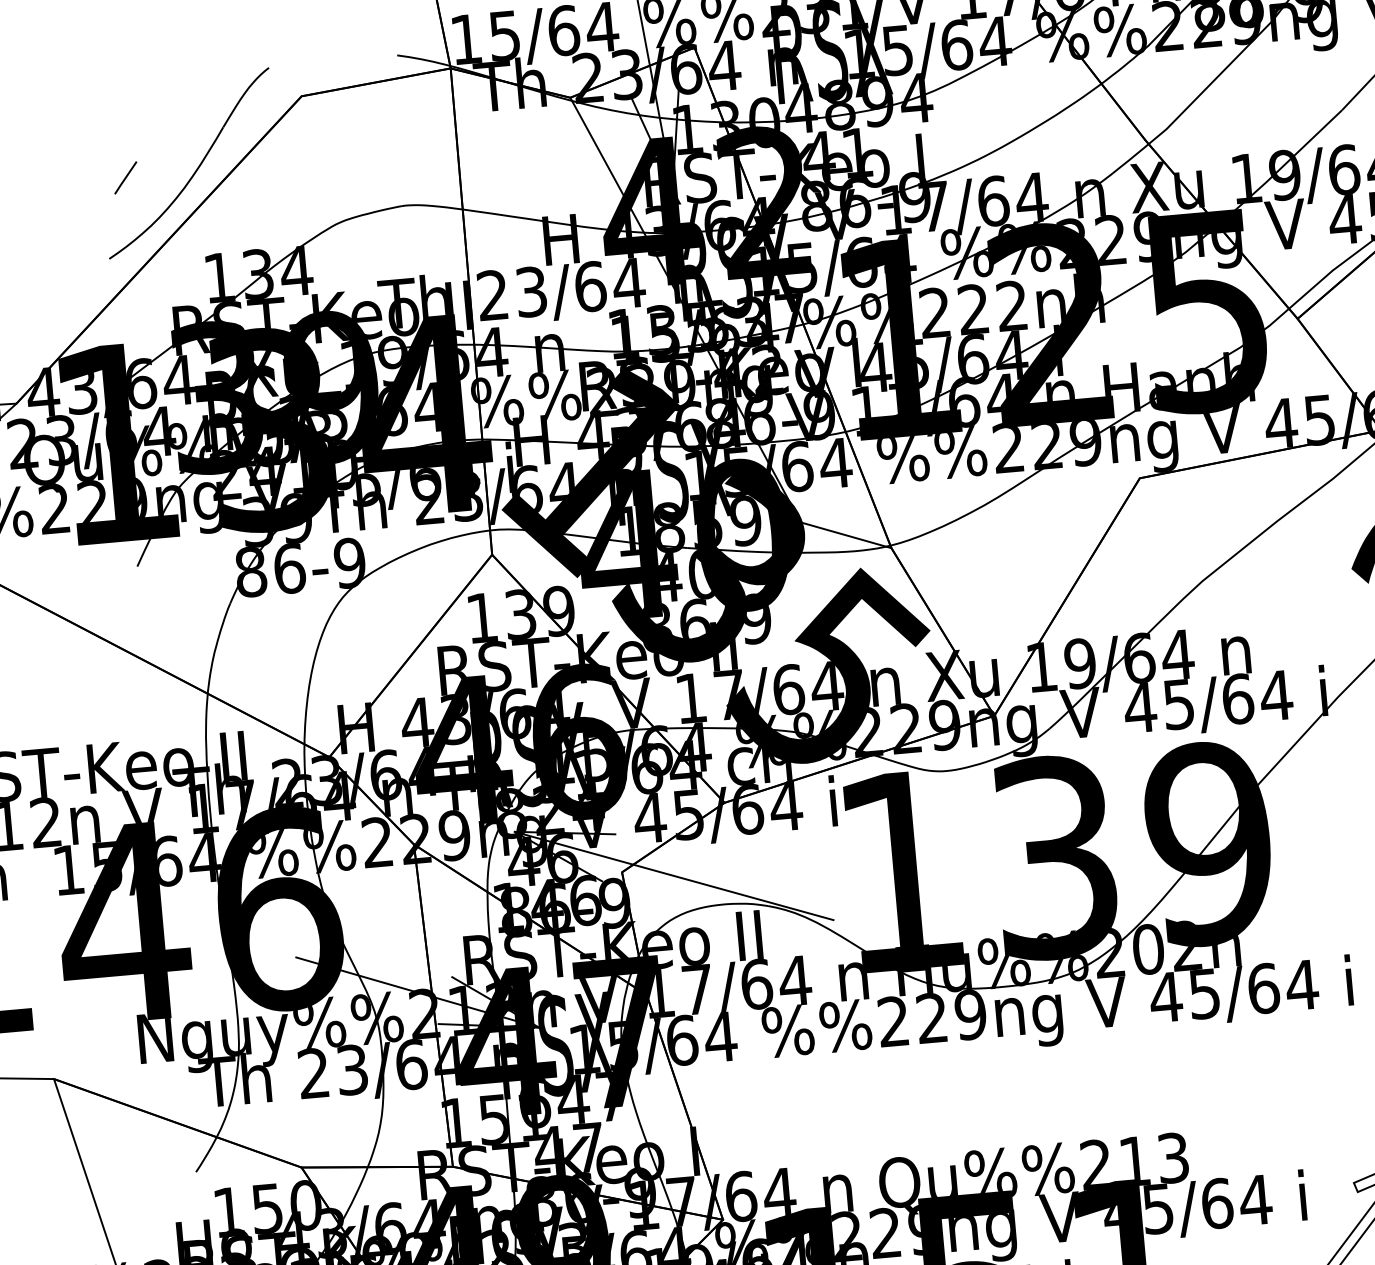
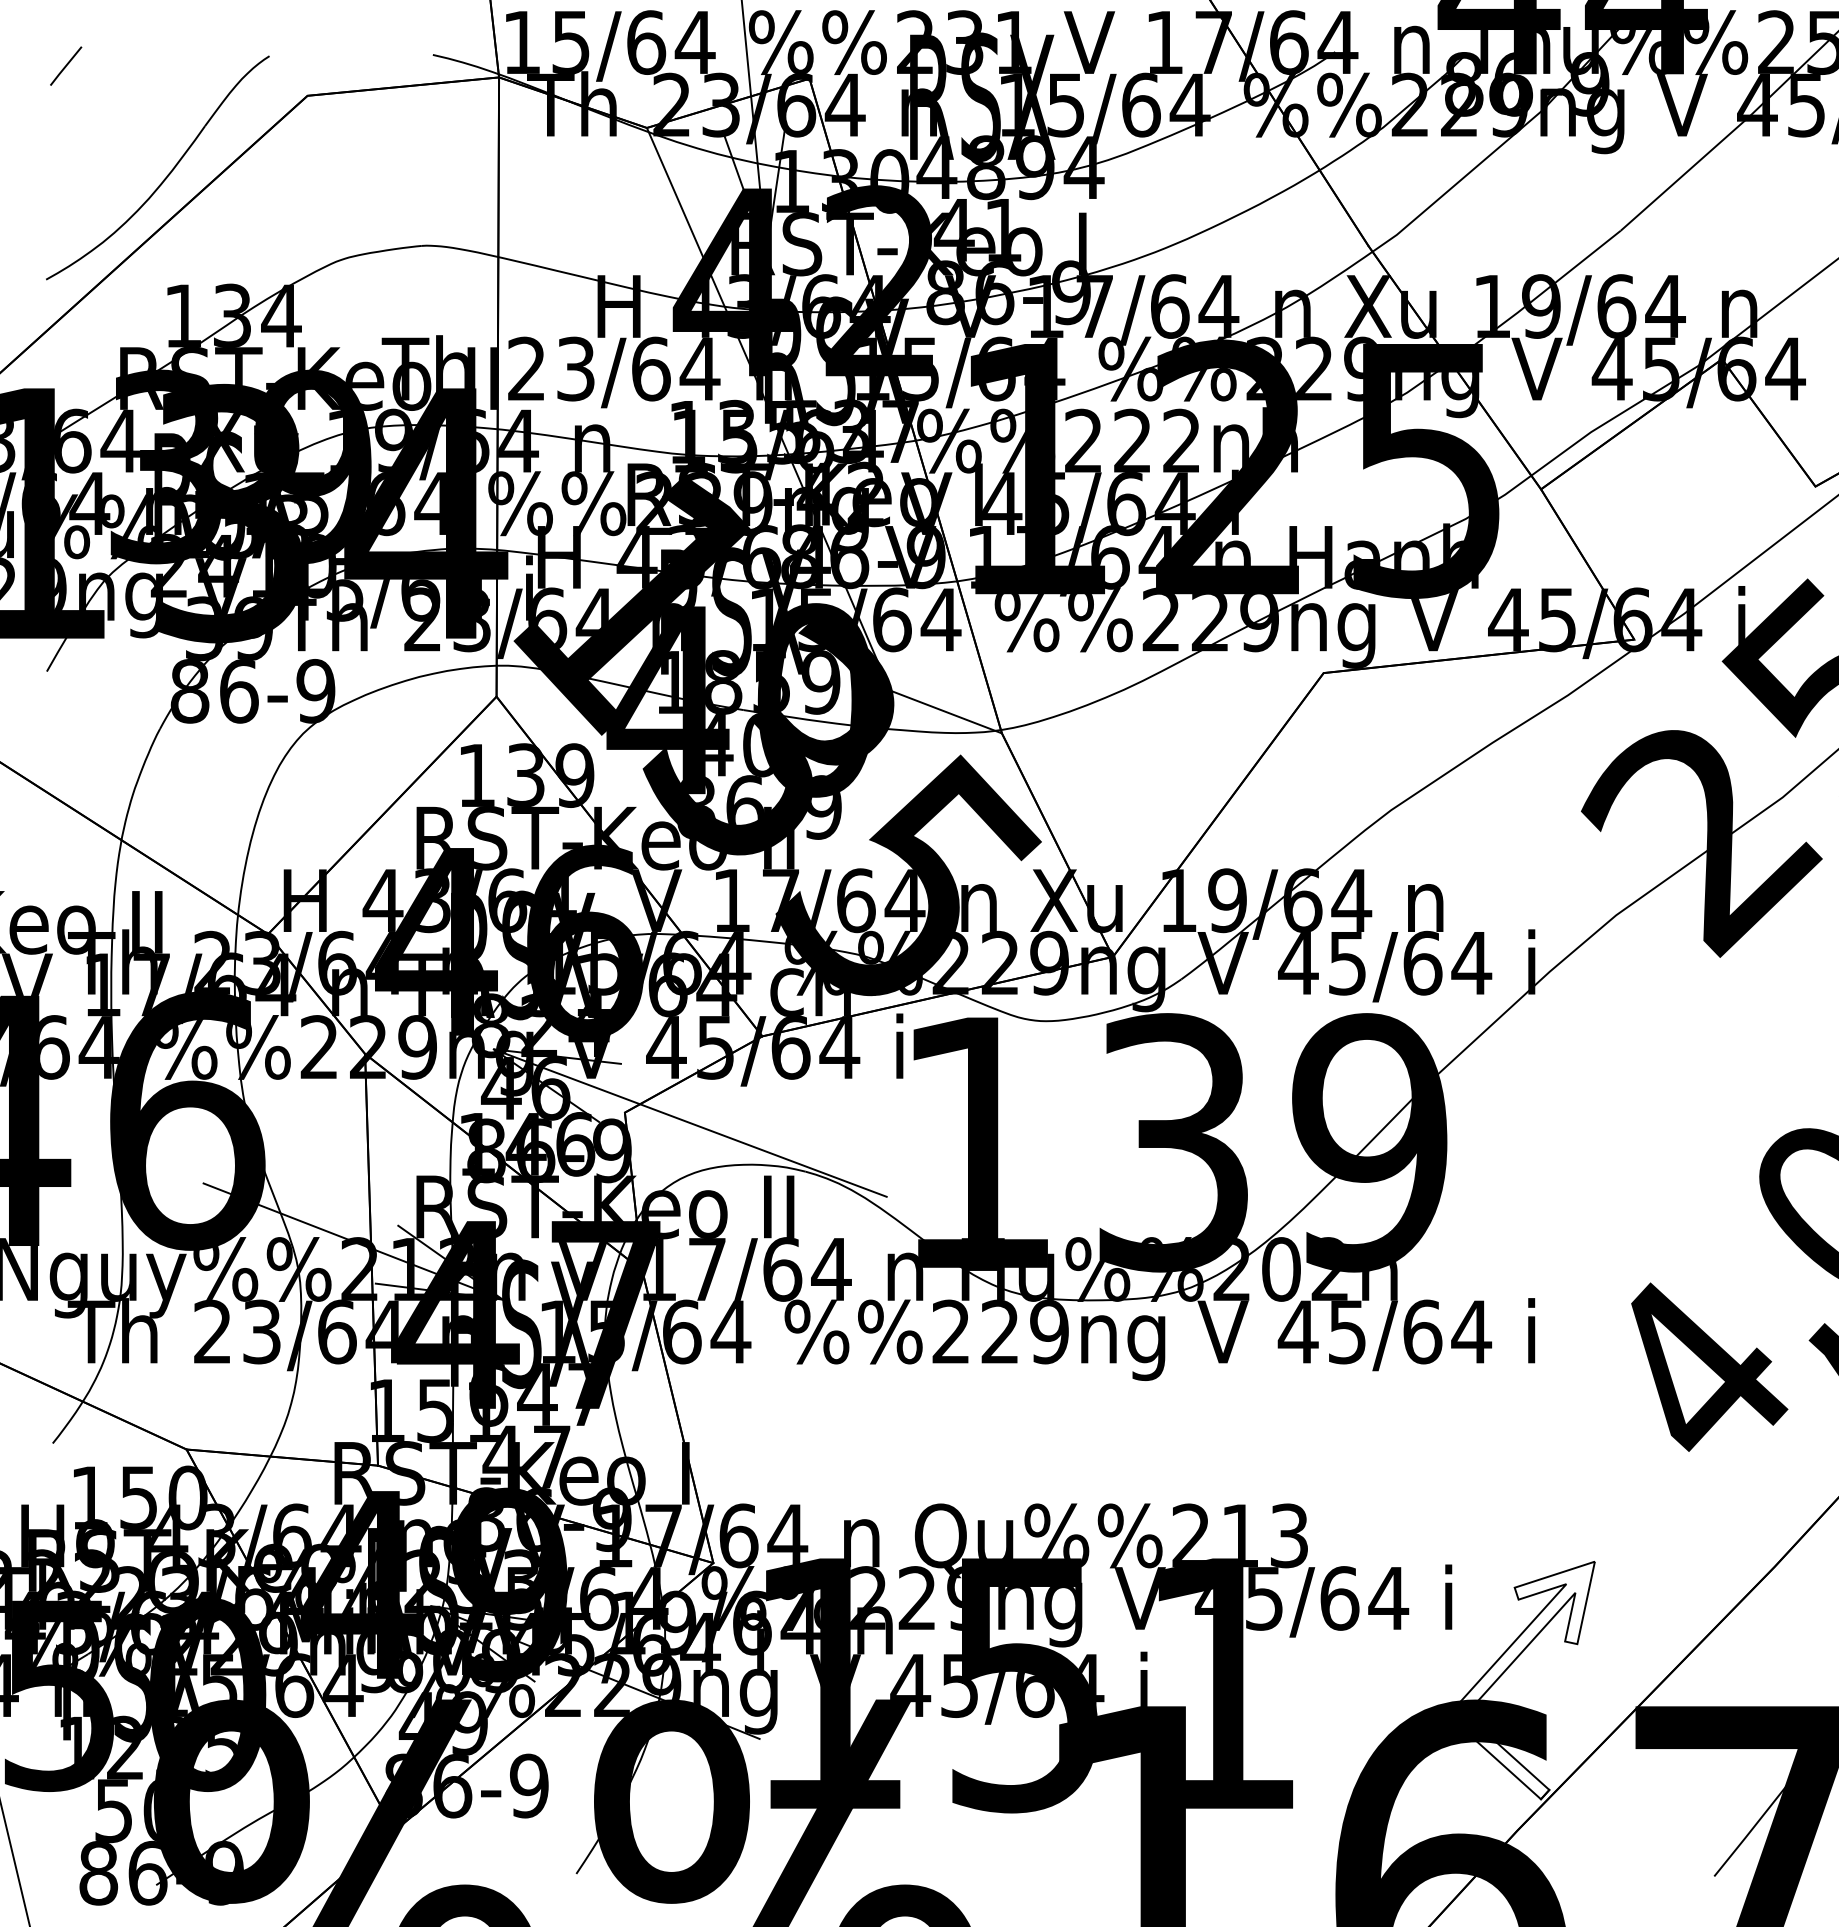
line: (126, 177) -> (66, 65), moved

